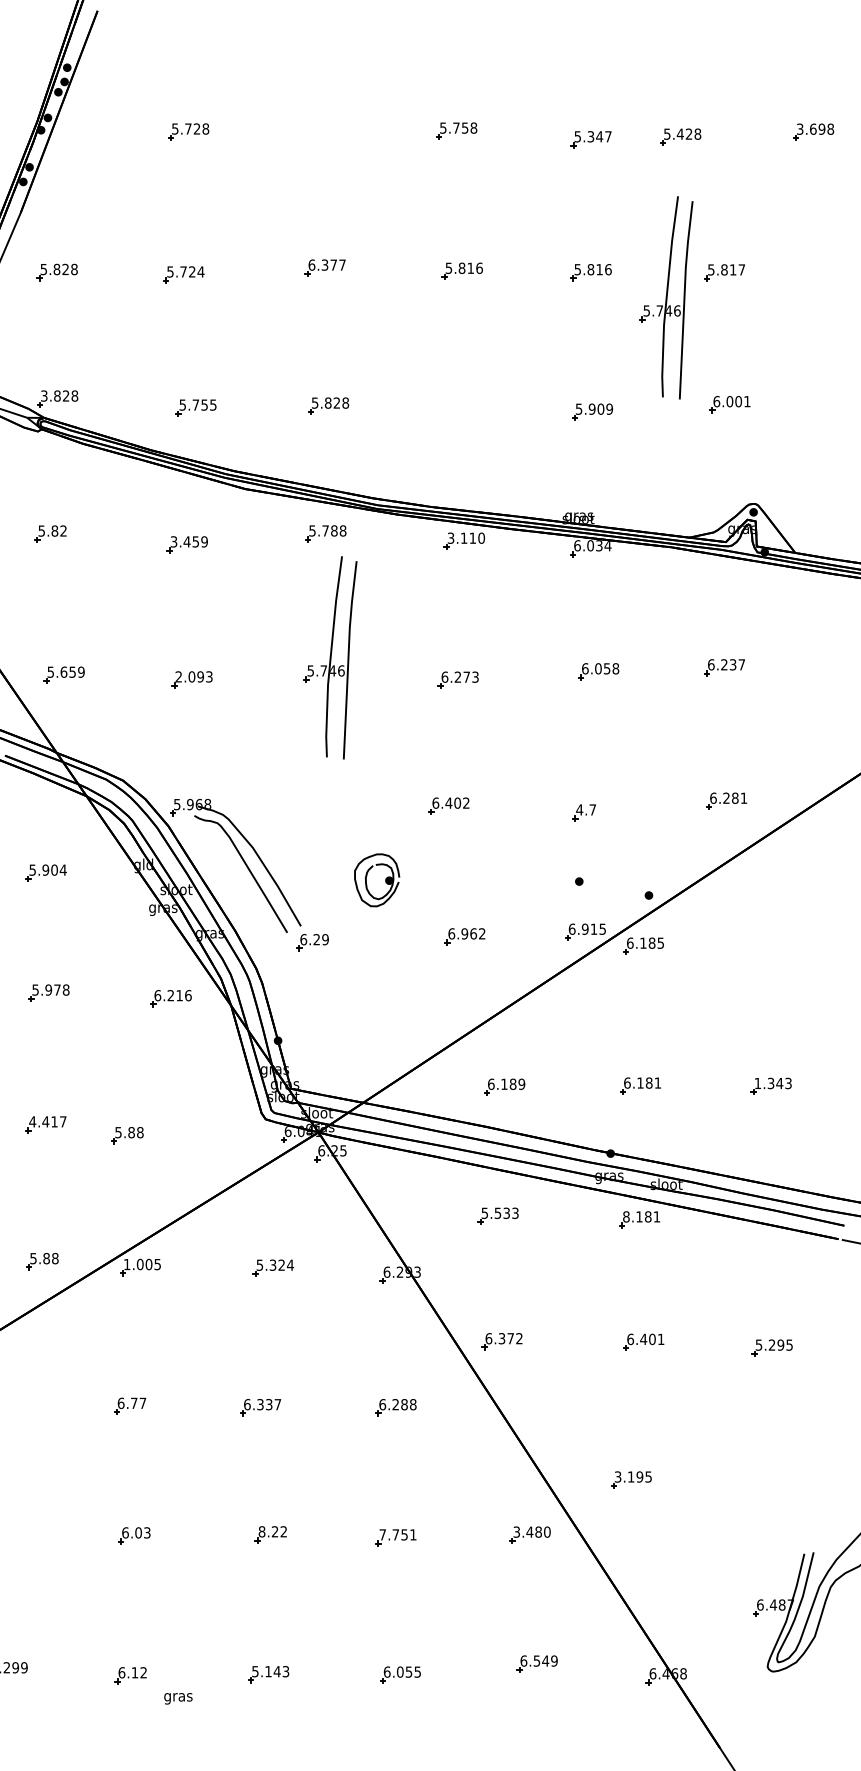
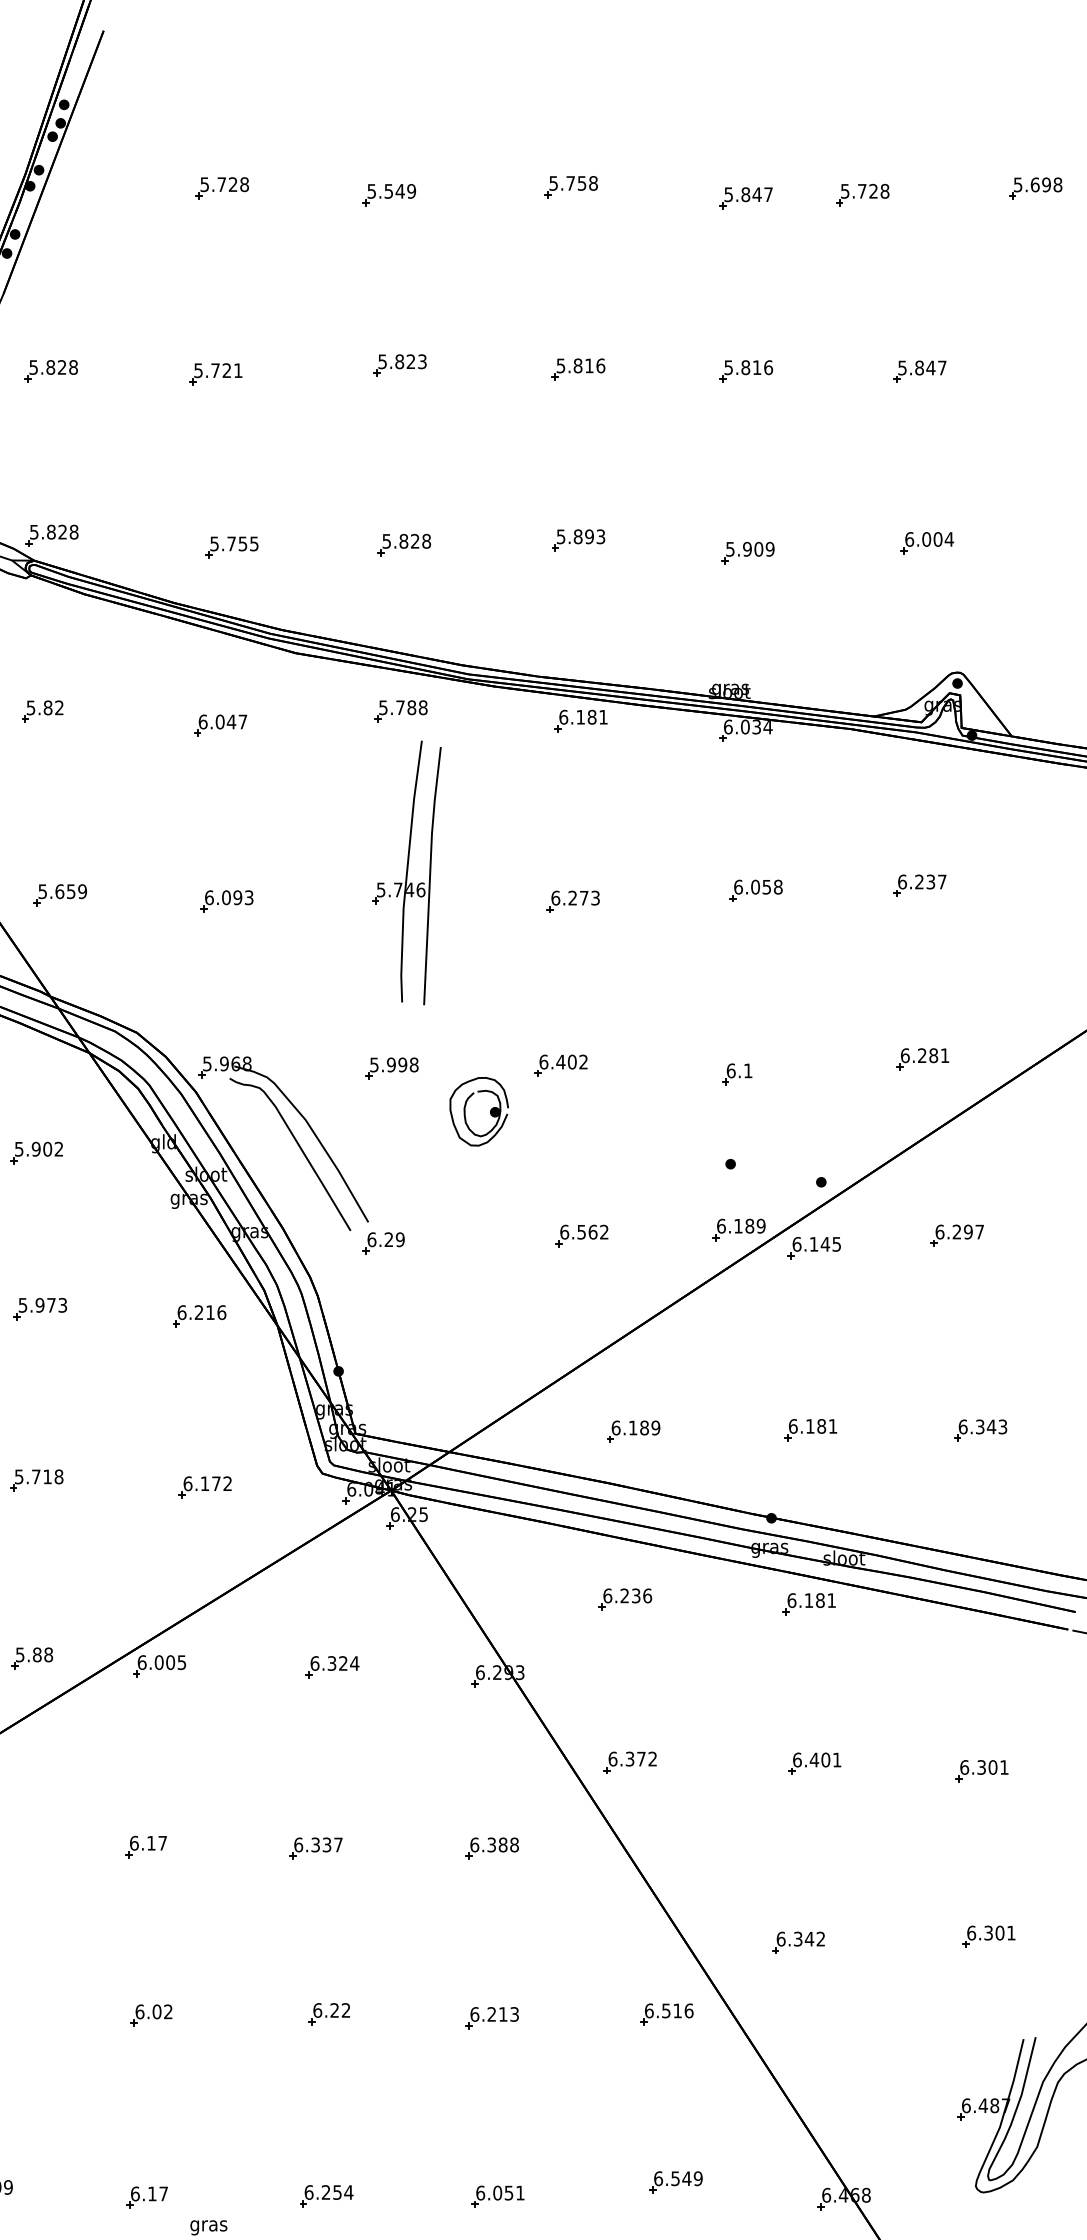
text: (800, 128) -> (1018, 183), 3.698 -> 5.698
text: (679, 133) -> (861, 190), 5.428 -> 5.728
part: (316, 136) -> (388, 194), added
text: (590, 136) -> (745, 194), 5.347 -> 5.847
text: (326, 264) -> (401, 360), 6.377 -> 5.823
text: (732, 269) -> (930, 367), 5.817 -> 5.847
text: (200, 271) -> (237, 370), 5.724 -> 5.721
part: (666, 297) -> (844, 403), removed
text: (44, 395) -> (34, 531), 3.828 -> 5.828
text: (746, 401) -> (948, 539), 6.001 -> 6.004
part: (462, 402) -> (578, 540), added
text: (466, 537) -> (583, 716), 3.110 -> 6.181
text: (188, 541) -> (221, 721), 3.459 -> 6.047
text: (178, 676) -> (208, 897), 2.093 -> 6.093
part: (318, 807) -> (391, 1067), added
text: (585, 809) -> (738, 1070), 4.7 -> 6.1
text: (62, 869) -> (57, 1148), 5.904 -> 5.902
part: (385, 880) -> (490, 1111), moved
text: (593, 928) -> (749, 1225), 6.915 -> 6.189
text: (464, 933) -> (581, 1231), 6.962 -> 6.562
part: (753, 936) -> (957, 1235), added
text: (651, 942) -> (824, 1243), 6.185 -> 6.145
text: (65, 989) -> (61, 1304), 5.978 -> 5.973
text: (757, 1083) -> (962, 1426), 1.343 -> 6.343
text: (47, 1121) -> (38, 1476), 4.417 -> 5.718
part: (175, 1129) -> (205, 1486), added
part: (127, 1135) -> (142, 1494), removed
text: (499, 1212) -> (626, 1594), 5.533 -> 6.236
text: (626, 1216) -> (792, 1600), 8.181 -> 6.181
text: (126, 1264) -> (141, 1662), 1.005 -> 6.005
text: (259, 1264) -> (314, 1662), 5.324 -> 6.324
text: (773, 1344) -> (983, 1766), 5.295 -> 6.301
text: (134, 1402) -> (151, 1842), 6.77 -> 6.17
text: (395, 1404) -> (491, 1844), 6.288 -> 6.388
part: (777, 1474) -> (988, 1935), added
text: (632, 1476) -> (799, 1938), 3.195 -> 6.342
text: (261, 1531) -> (317, 2010), 8.22 -> 6.22
text: (531, 1531) -> (668, 2010), 3.480 -> 6.516
text: (147, 1533) -> (168, 2012), 6.03 -> 6.02
text: (397, 1534) -> (494, 2013), 7.751 -> 6.213
text: (270, 1671) -> (328, 2192), 5.143 -> 6.254
text: (417, 1671) -> (520, 2192), 6.055 -> 6.051
text: (143, 1672) -> (163, 2193), 6.12 -> 6.17

